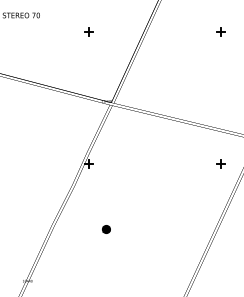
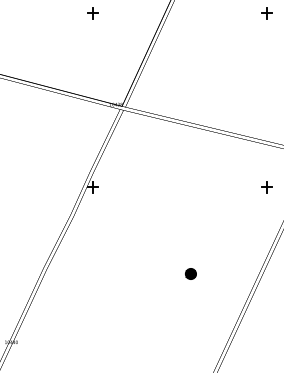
text: (106, 229) -> (190, 274), moved

